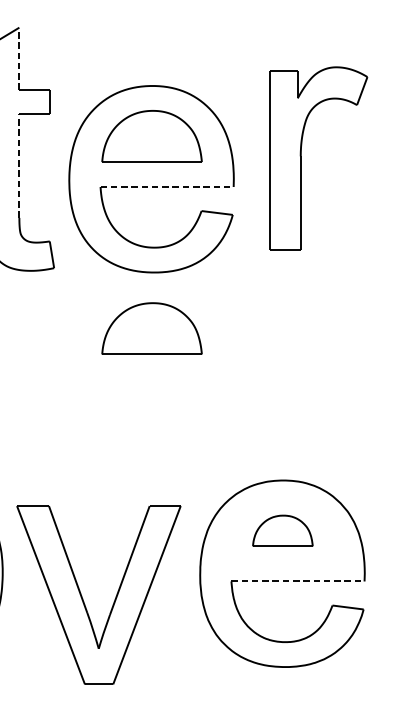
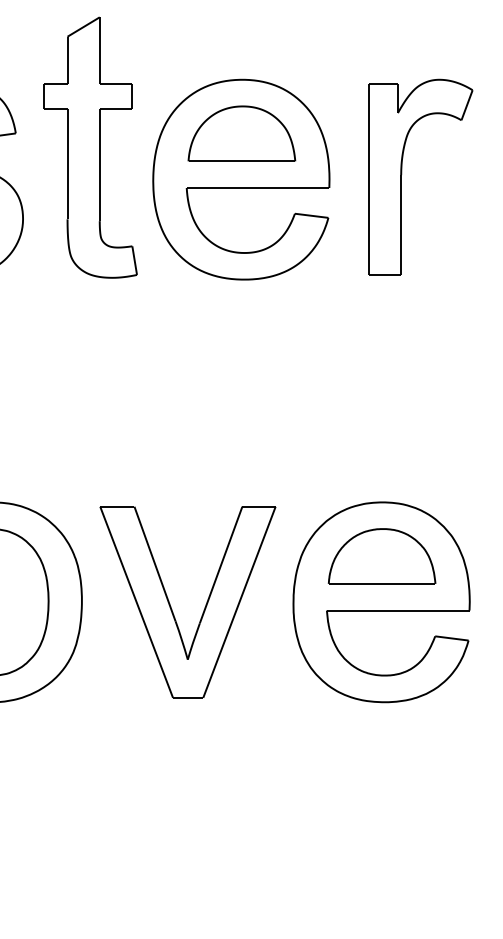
line: (19, 58) -> (99, 50), dashed -> solid
part: (301, 155) -> (402, 174), moved
line: (19, 166) -> (99, 165), dashed -> solid
line: (167, 186) -> (258, 187), dashed -> solid
part: (151, 328) -> (241, 339), removed
part: (282, 531) -> (381, 556), size x1.67
line: (298, 581) -> (398, 610), dashed -> solid
part: (83, 599) -> (171, 606), moved

